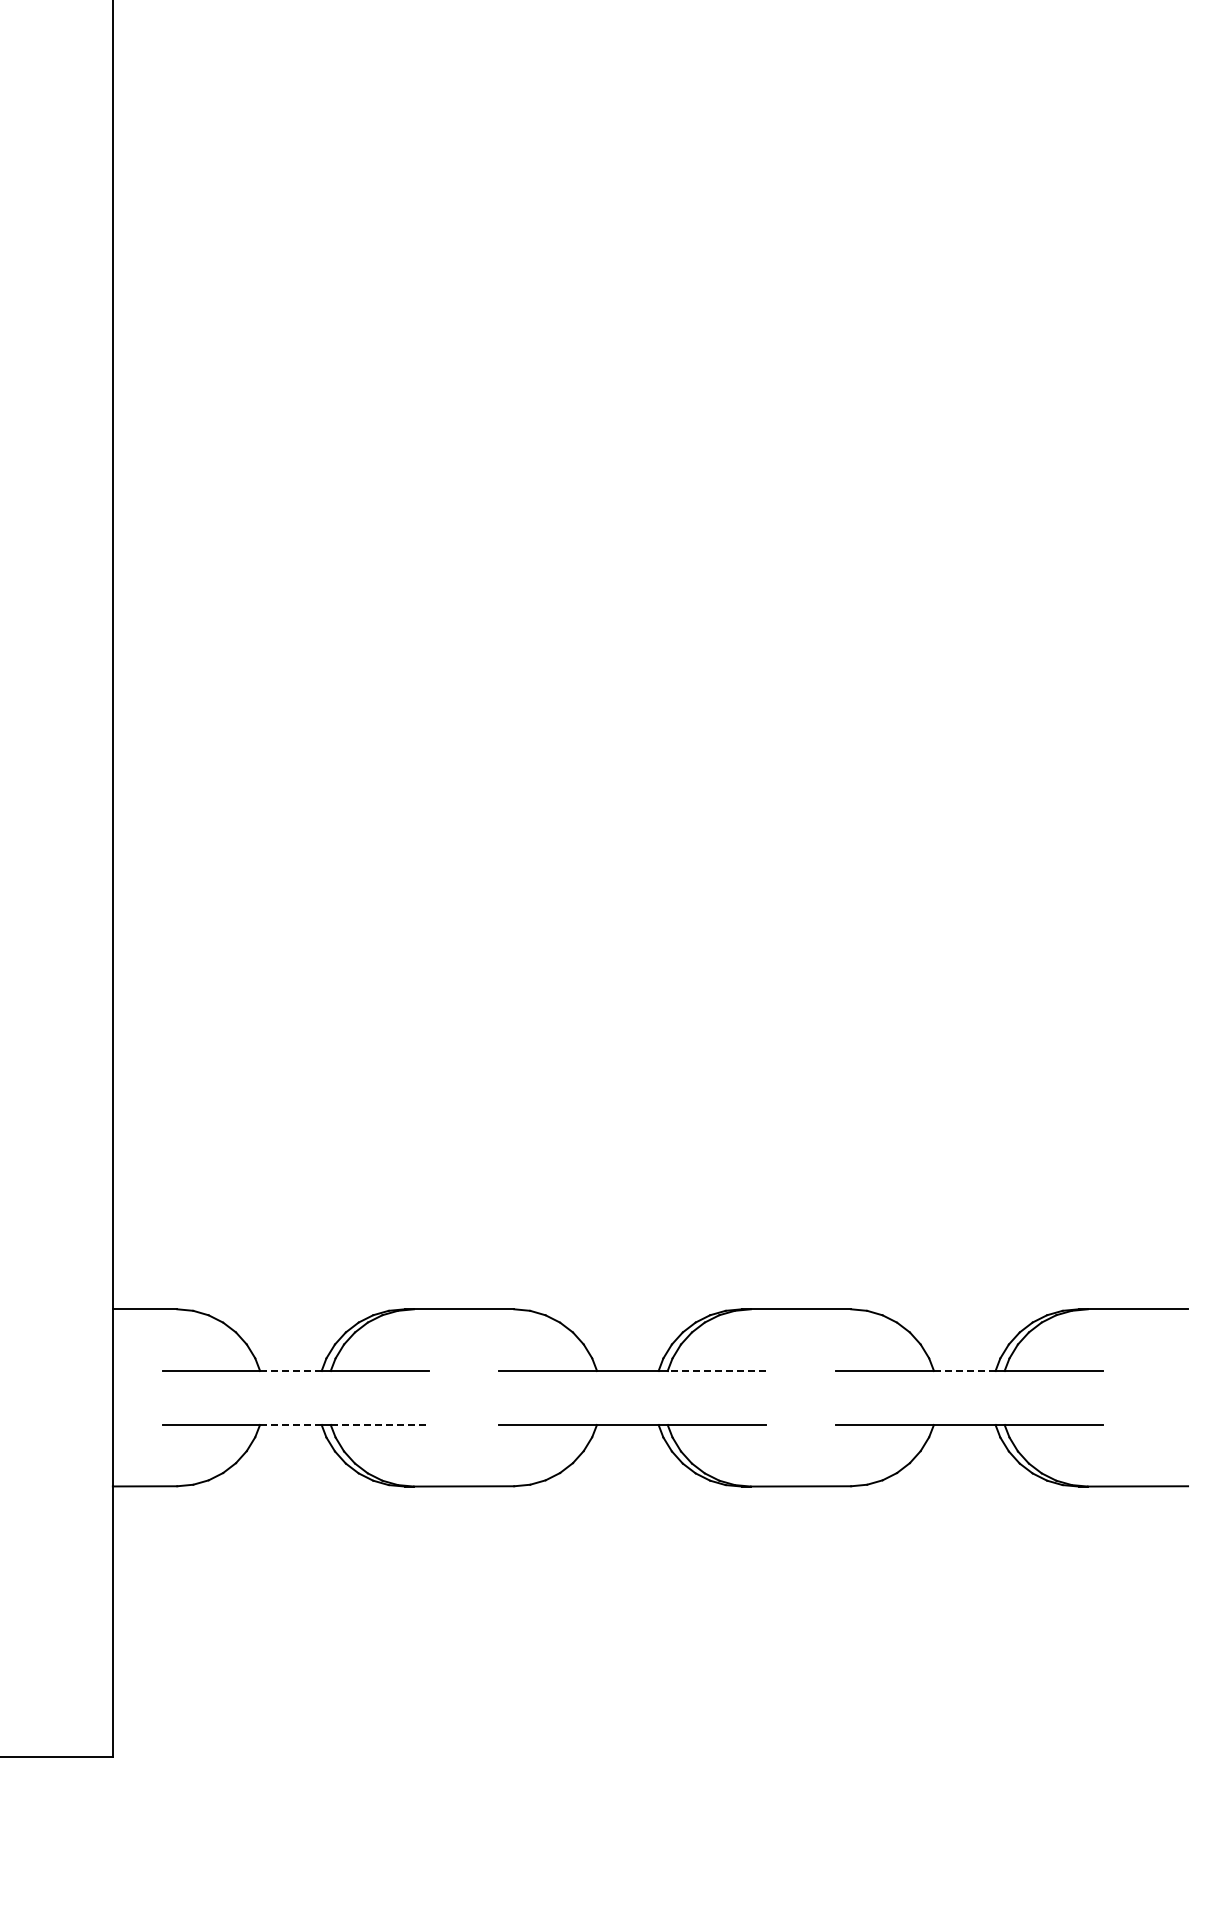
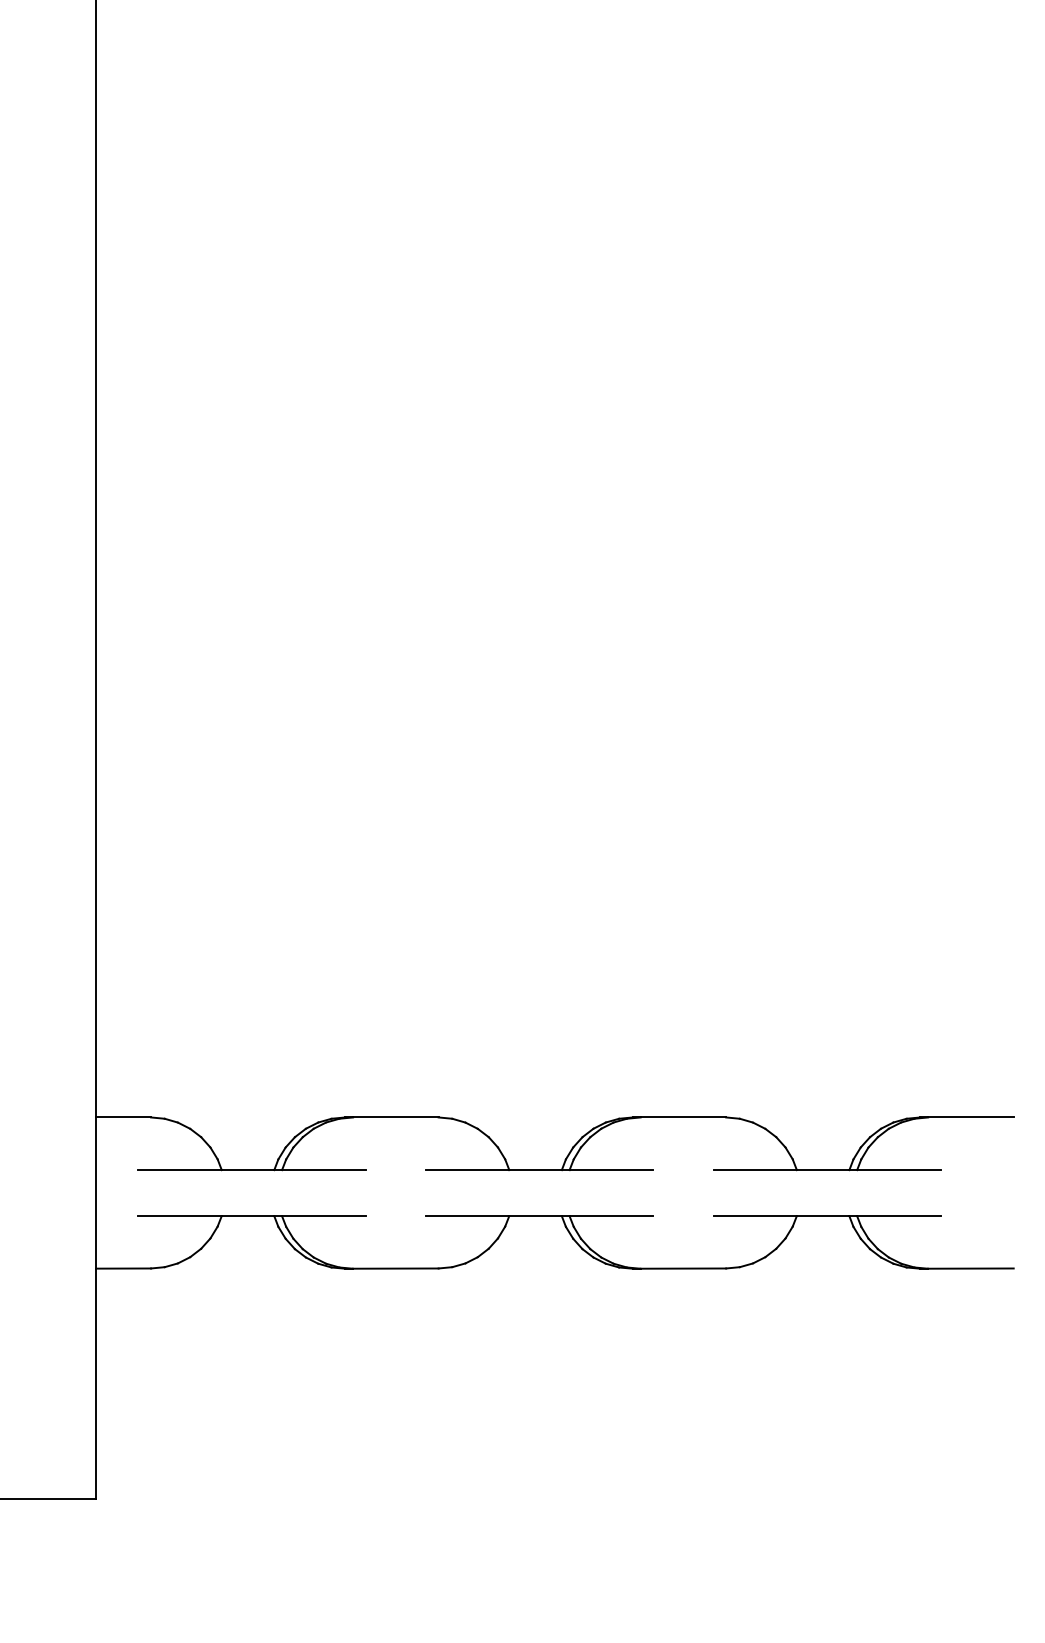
line: (290, 1371) -> (247, 1170), dashed -> solid
line: (716, 1371) -> (611, 1170), dashed -> solid
line: (964, 1371) -> (822, 1170), dashed -> solid
line: (290, 1425) -> (247, 1216), dashed -> solid
line: (380, 1425) -> (324, 1216), dashed -> solid

